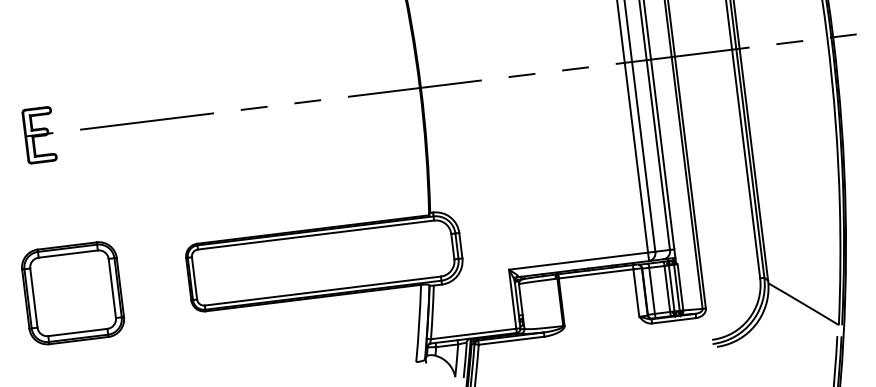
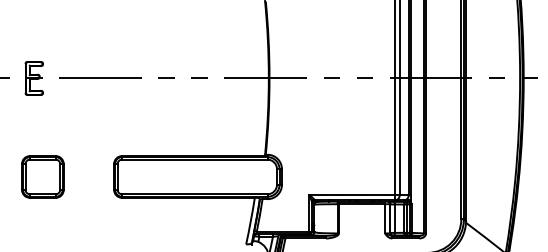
part: (72, 292) -> (42, 176), size x0.71

